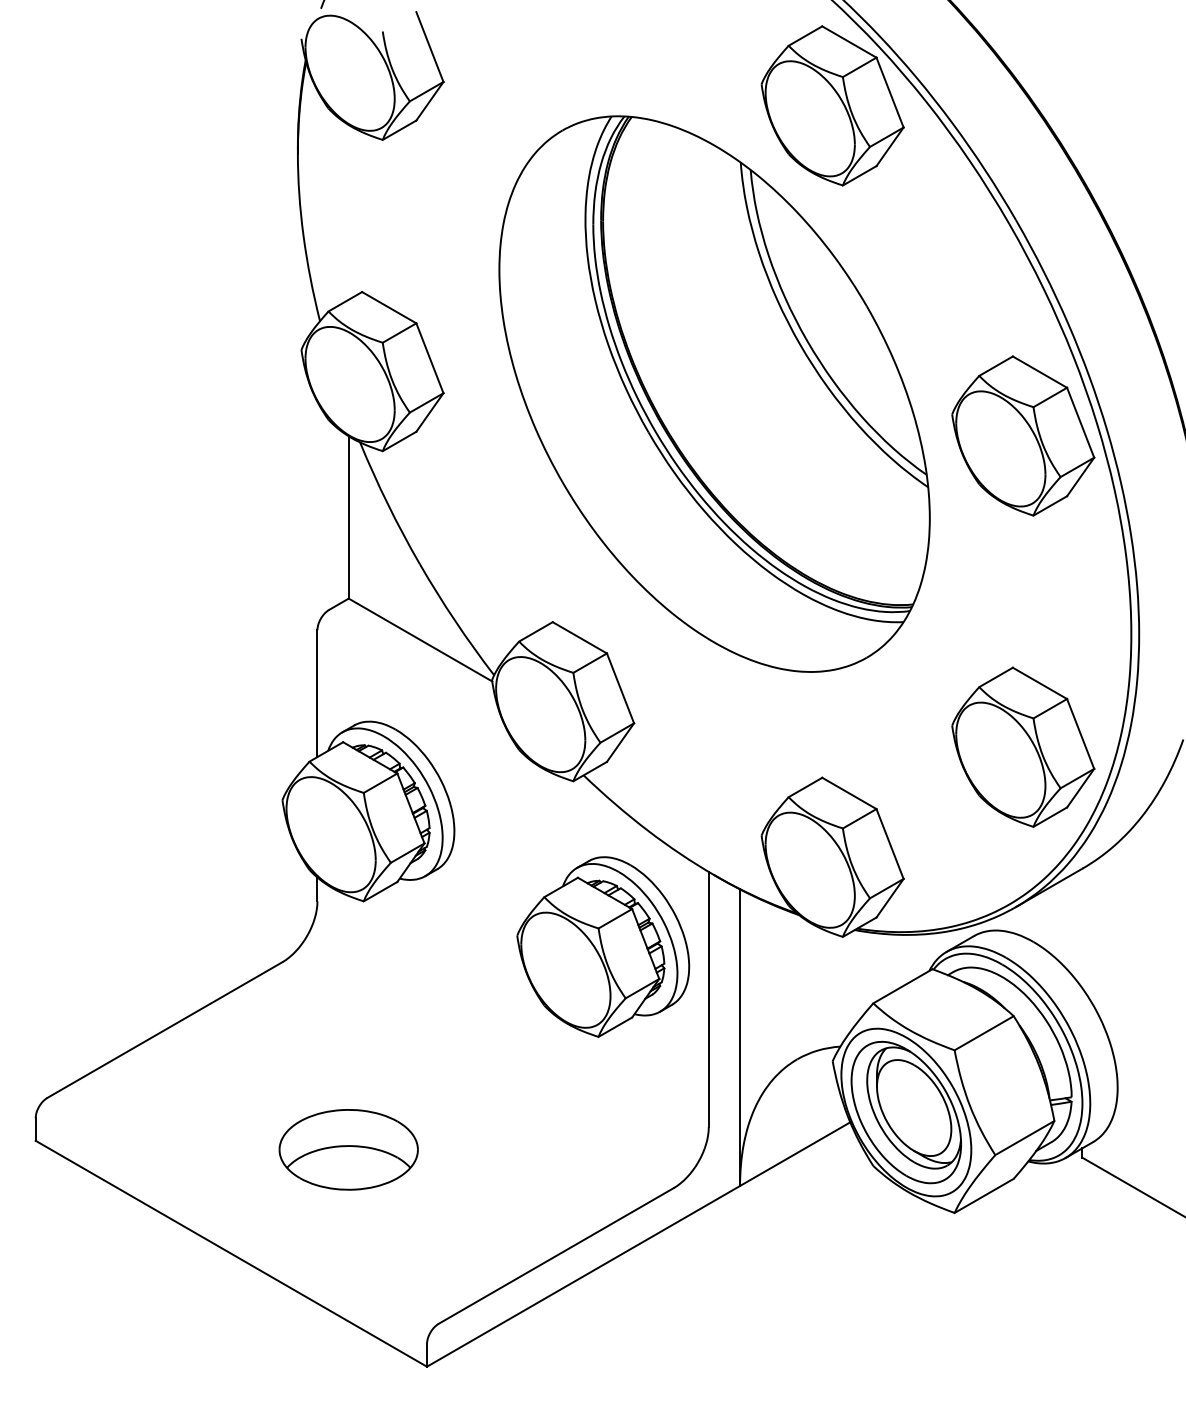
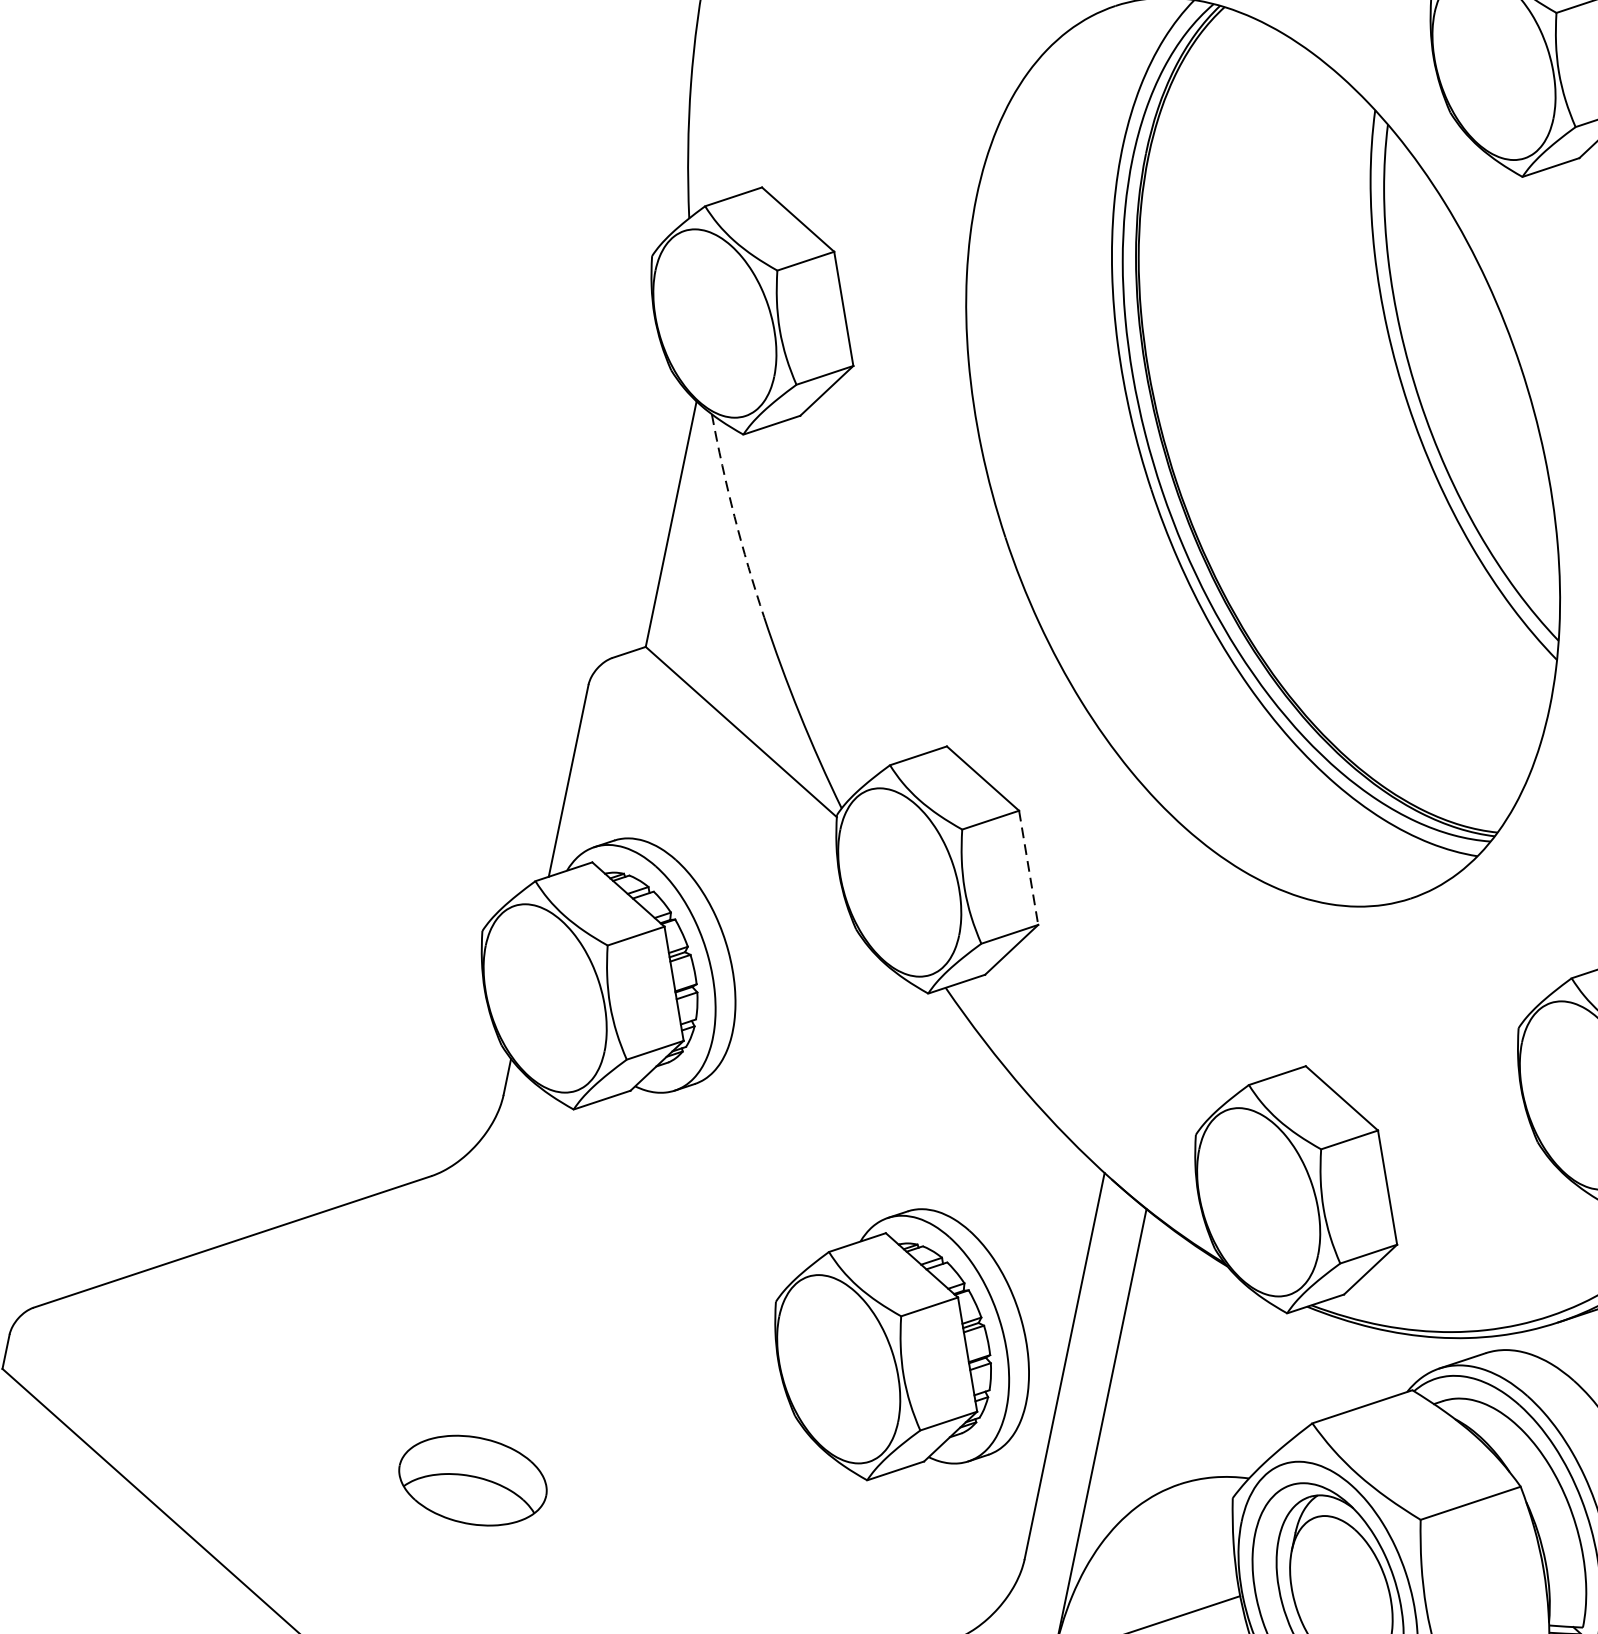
arc: (387, 504) -> (733, 516), solid -> dashed
line: (620, 688) -> (1028, 867), solid -> dashed
part: (603, 946) -> (902, 1345), moved
part: (348, 1149) -> (472, 1480), size x0.7

